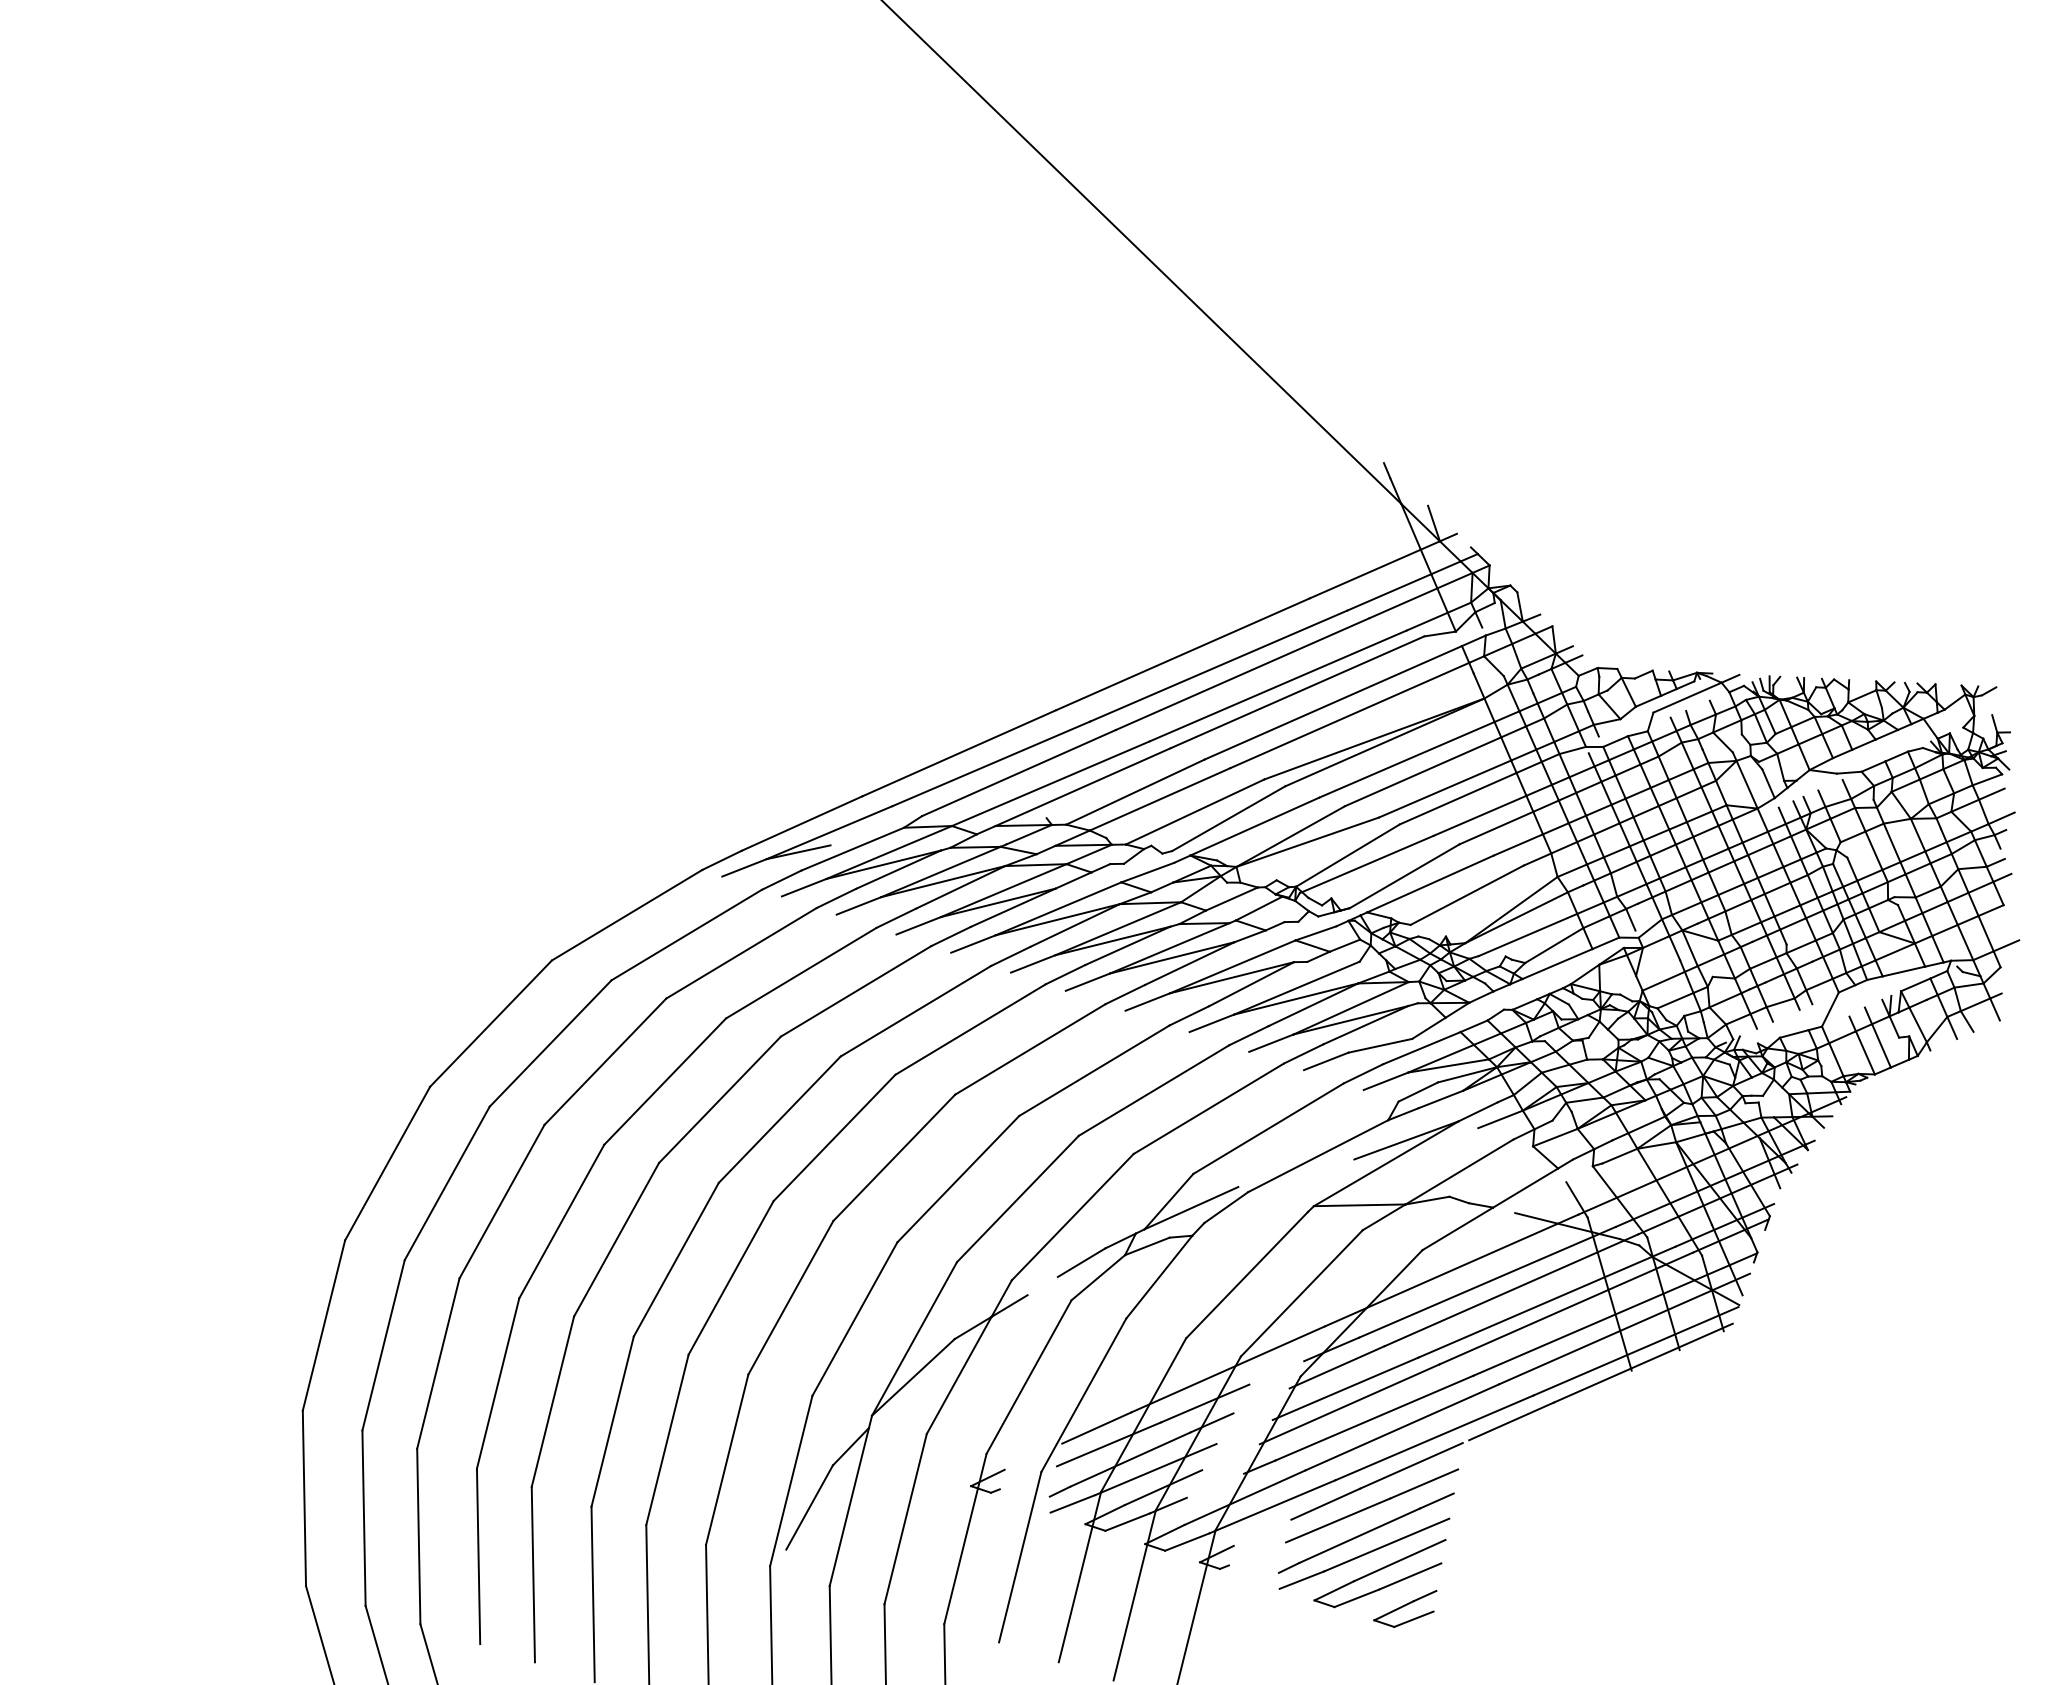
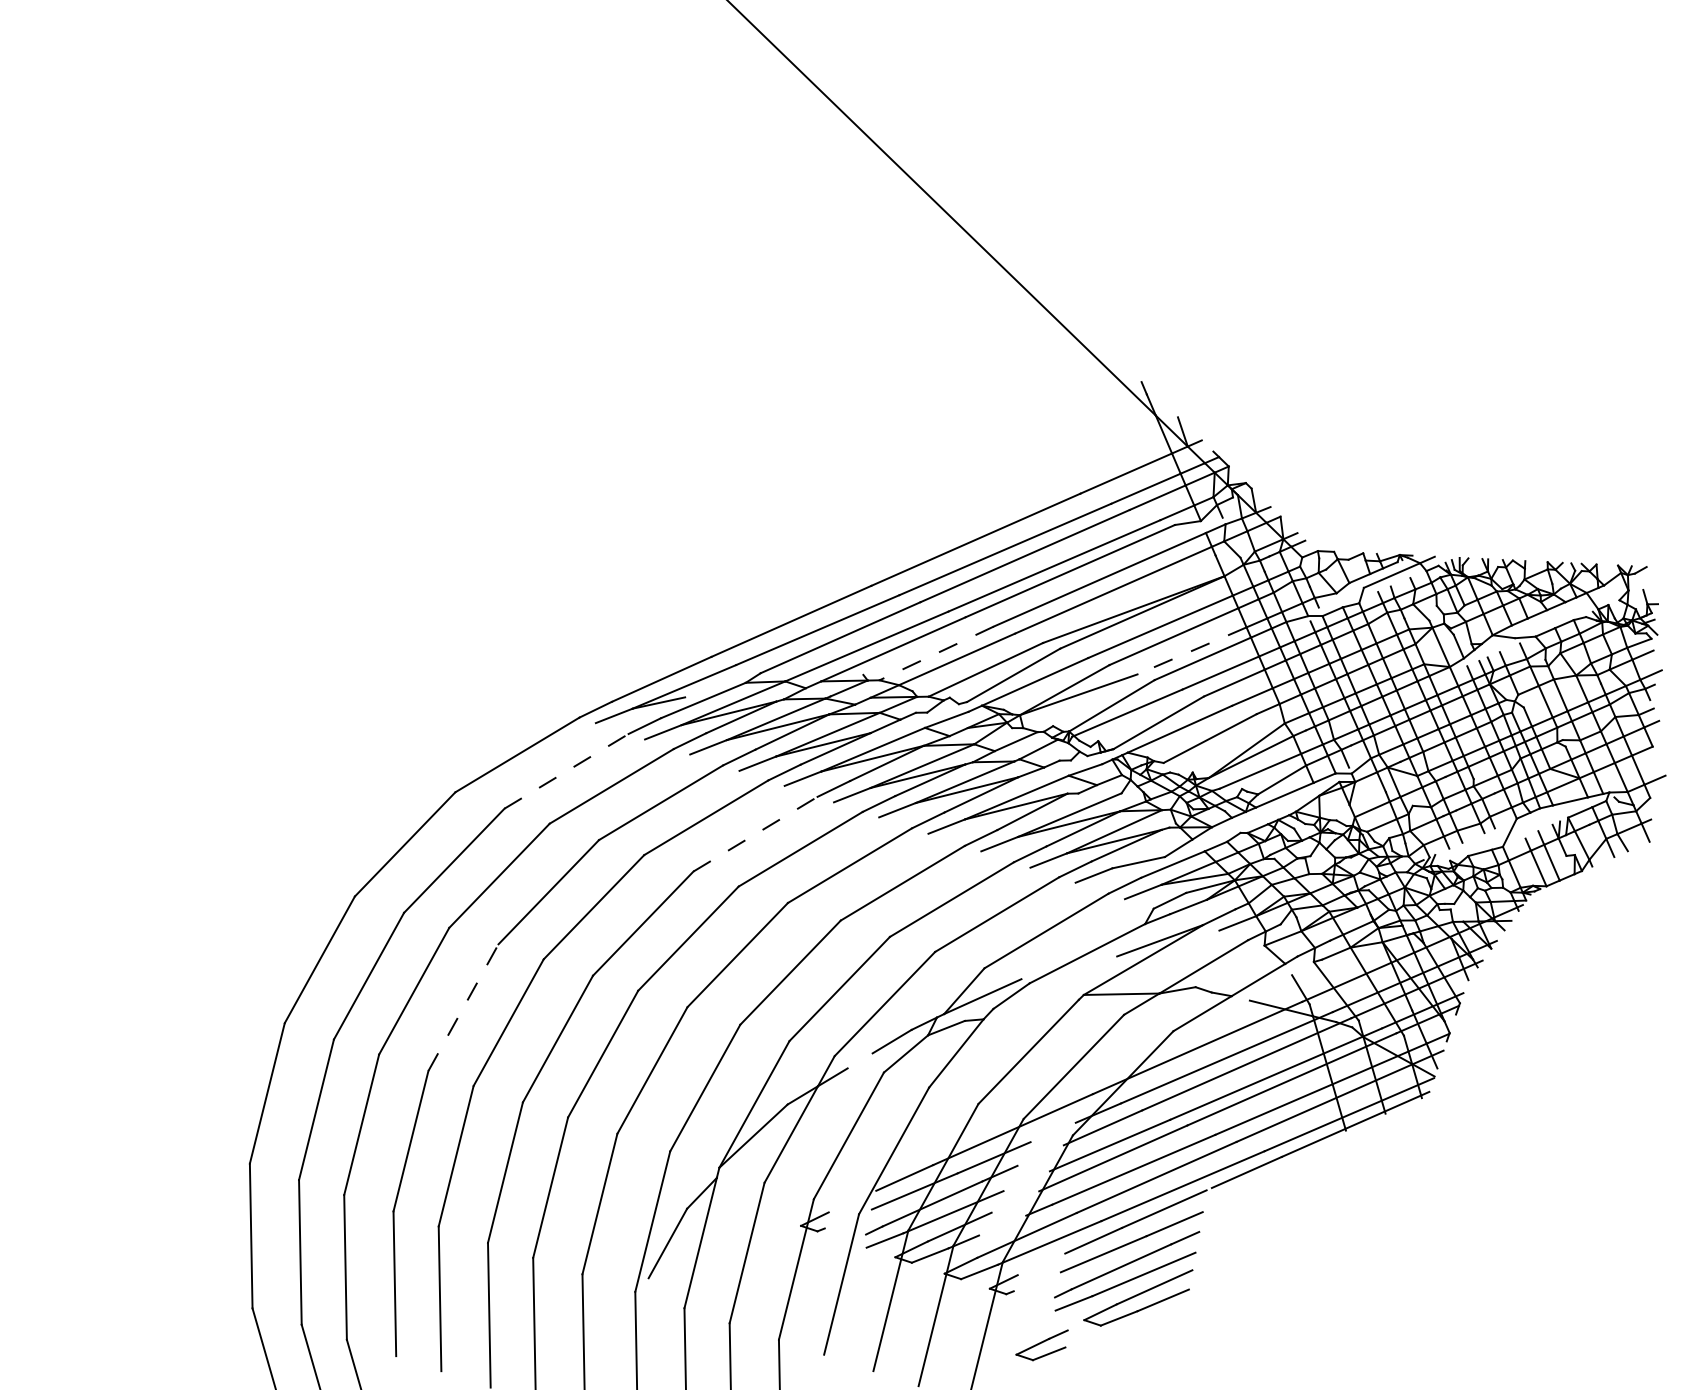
line: (1445, 789) -> (1192, 651), solid -> dashed
line: (1135, 792) -> (936, 653), solid -> dashed
line: (686, 935) -> (566, 771), solid -> dashed
line: (915, 1011) -> (755, 834), solid -> dashed
line: (561, 1221) -> (463, 1007), solid -> dashed
part: (1405, 1608) -> (1042, 1344), moved

